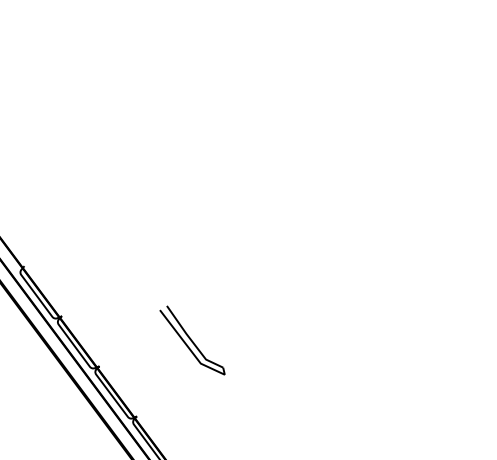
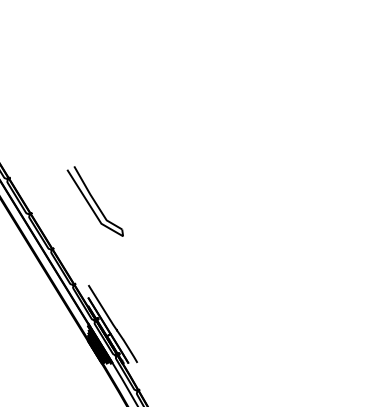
part: (191, 340) -> (94, 201), size x1.43

